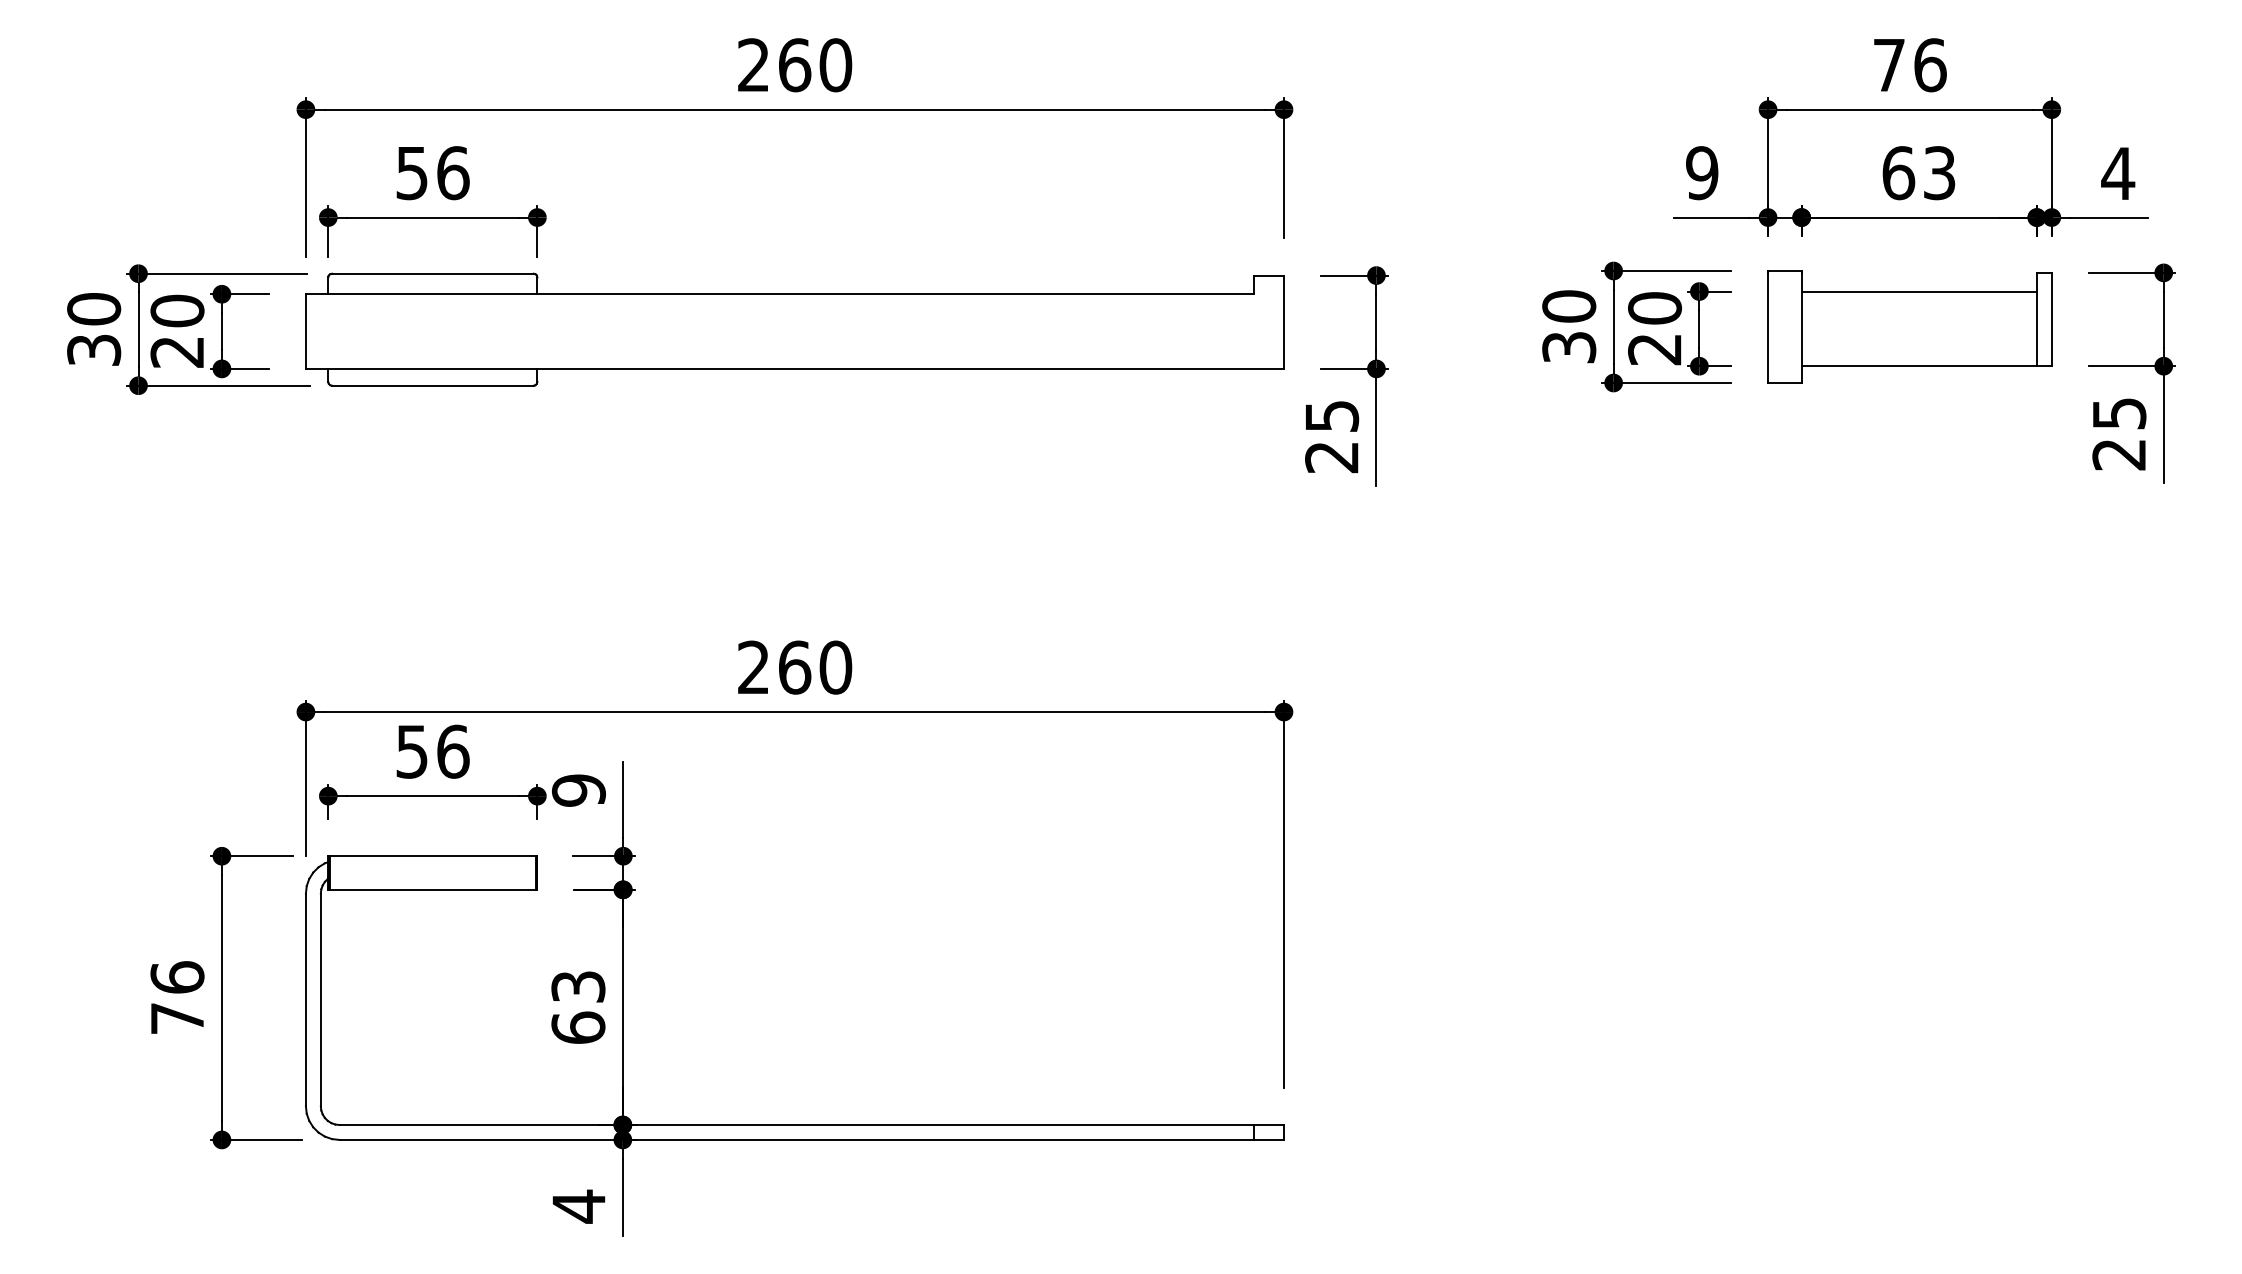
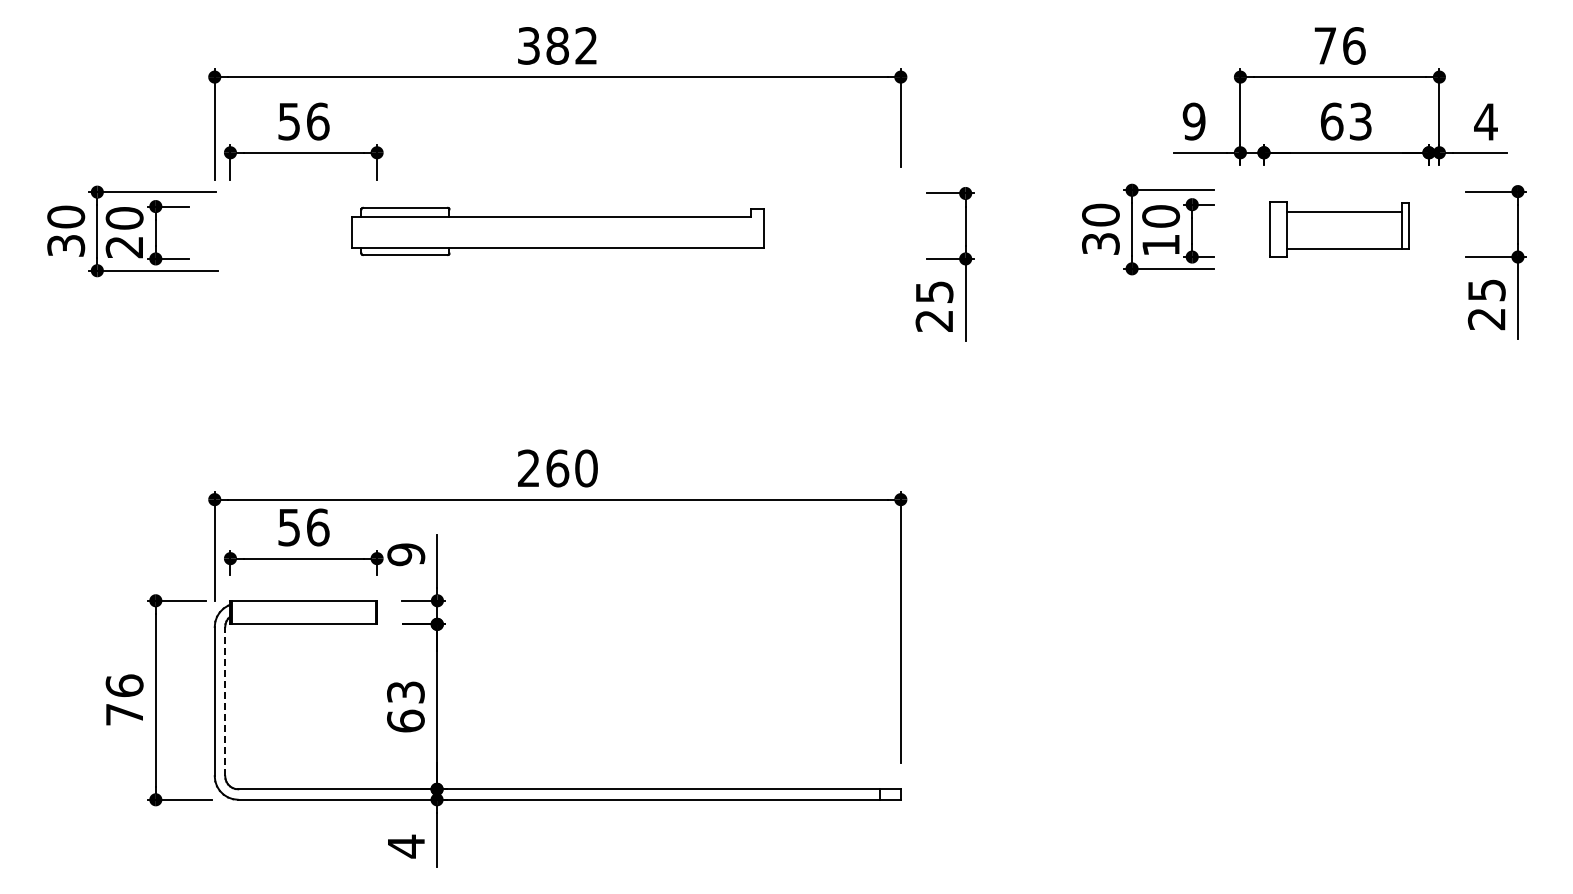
text: (794, 64) -> (557, 45), 260 -> 382
part: (1909, 326) -> (1339, 229), size x0.7
part: (794, 329) -> (557, 231), size x0.6
text: (1654, 349) -> (1160, 245), 20 -> 10
line: (321, 999) -> (225, 701), solid -> dashed

